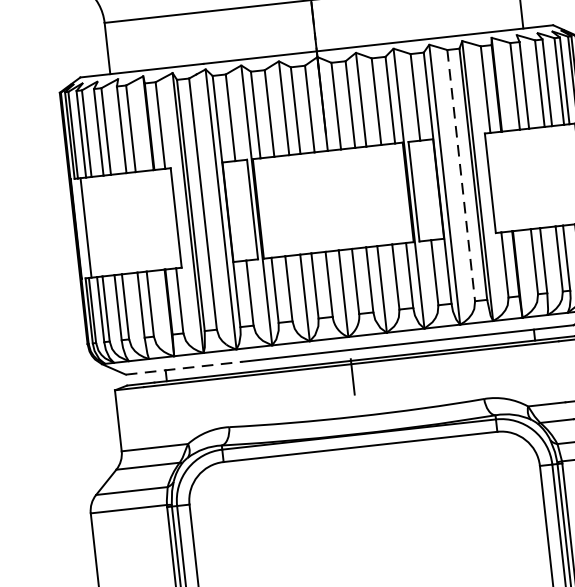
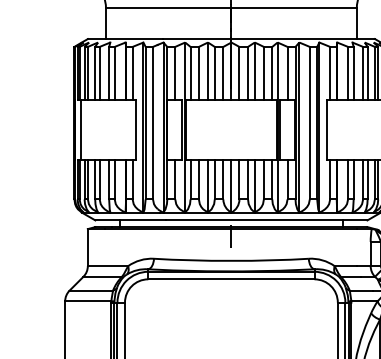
line: (460, 176) -> (309, 123), dashed -> solid
line: (185, 368) -> (131, 220), dashed -> solid

